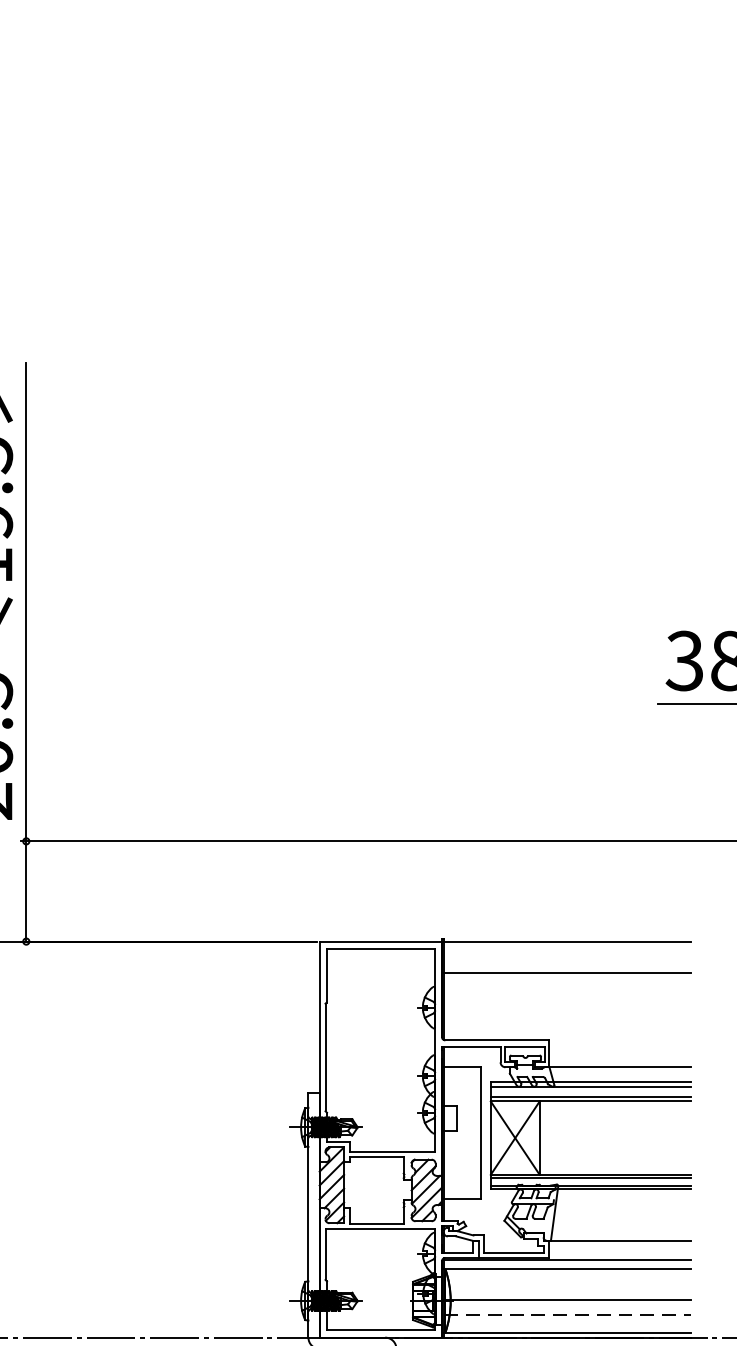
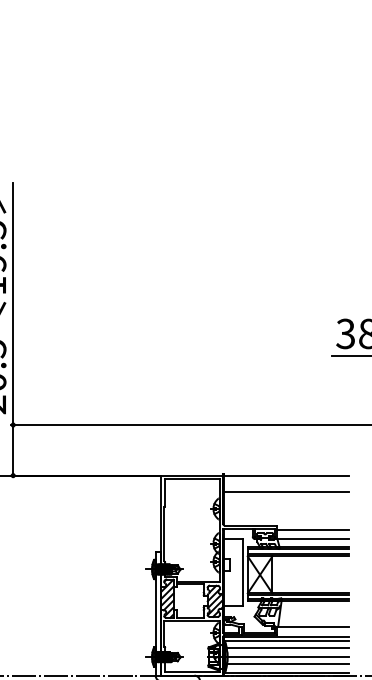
line: (620, 1048) -> (313, 529), added
line: (567, 1283) -> (286, 648), added
line: (569, 1315) -> (287, 664), dashed -> solid

